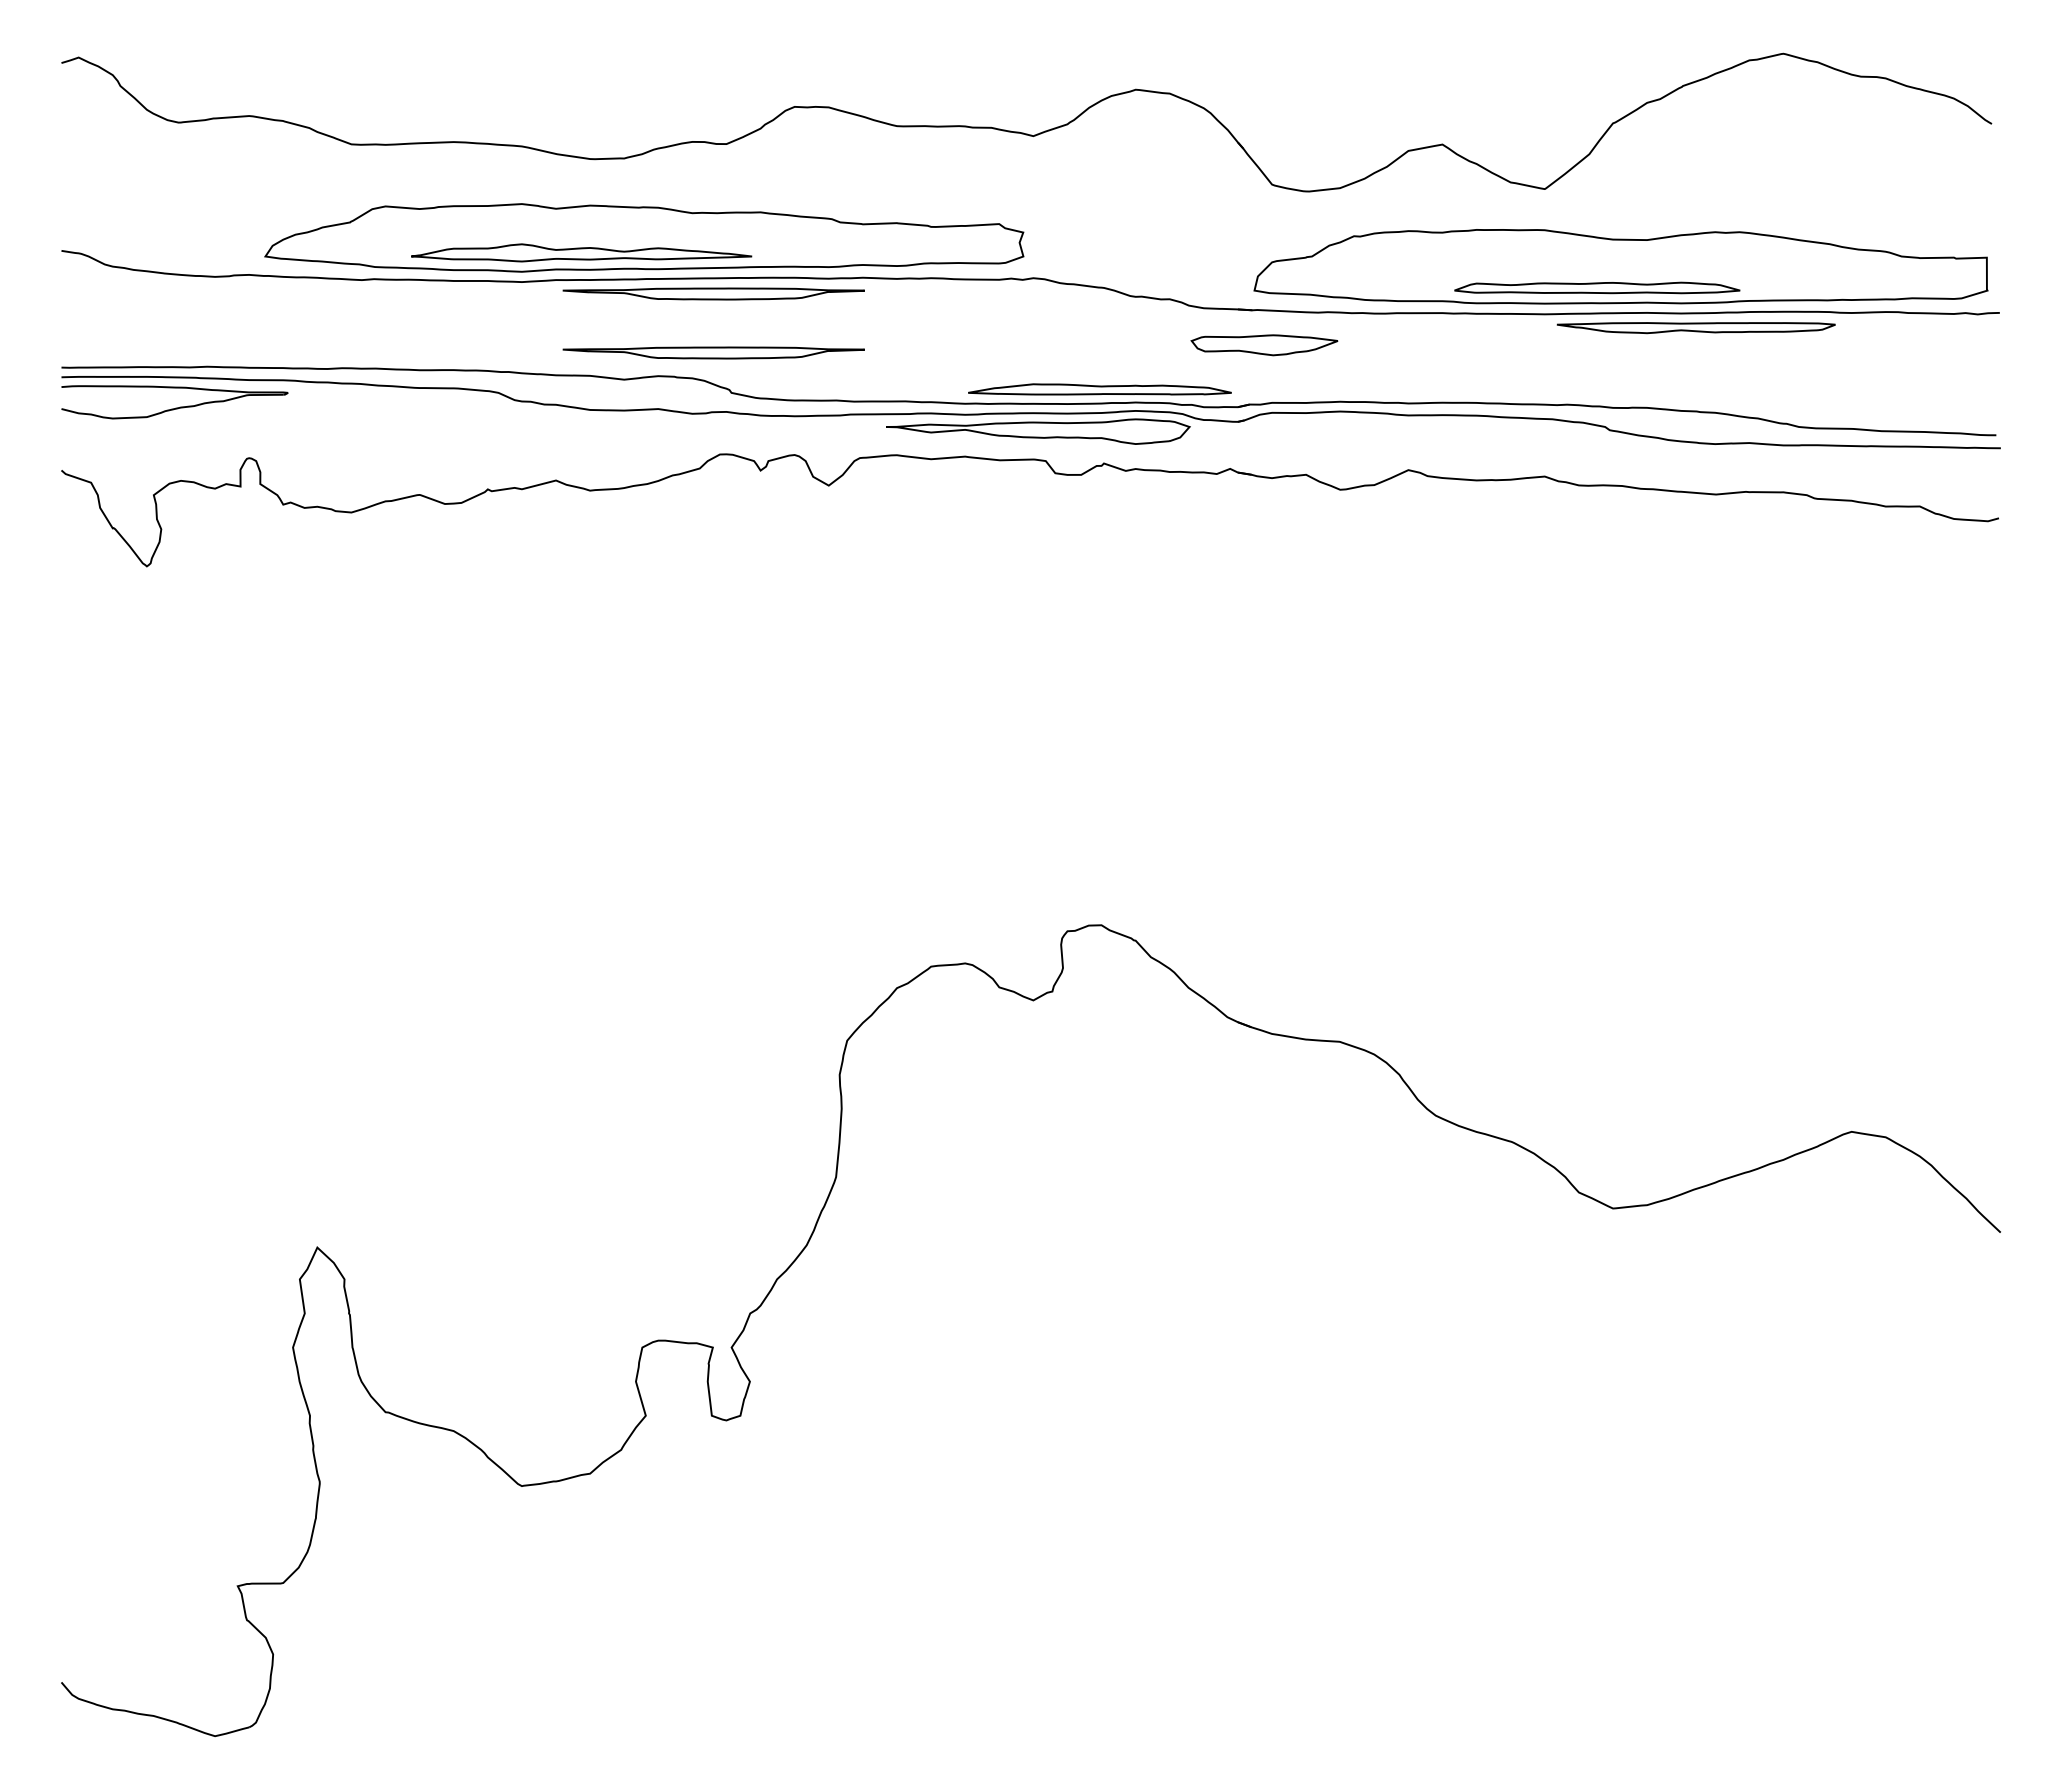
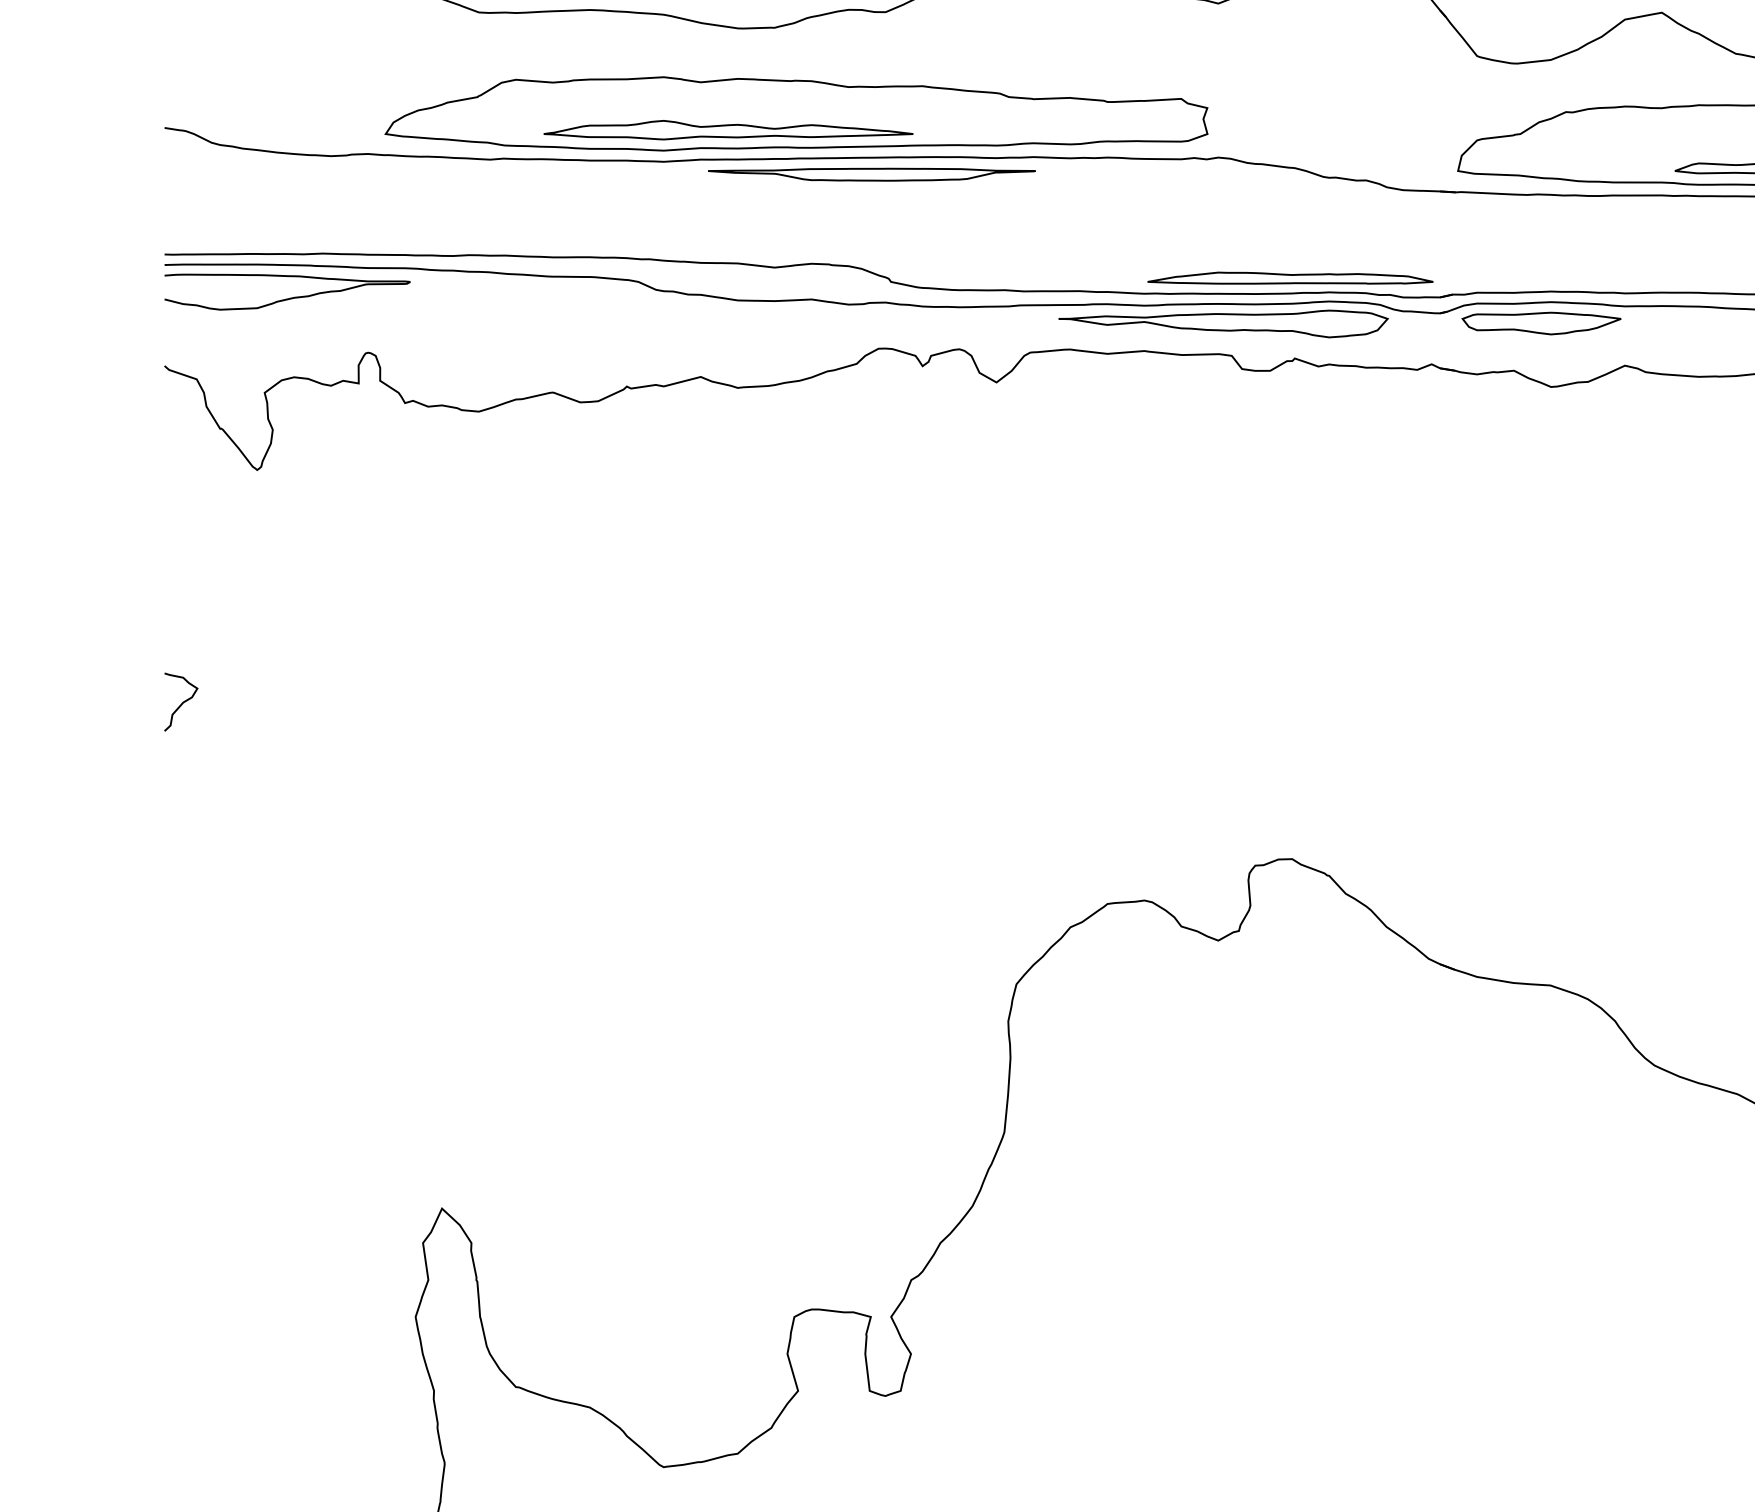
part: (1264, 345) -> (1541, 323), moved
part: (713, 352) -> (871, 238), removed
curve: (77, 780) -> (181, 702), added

